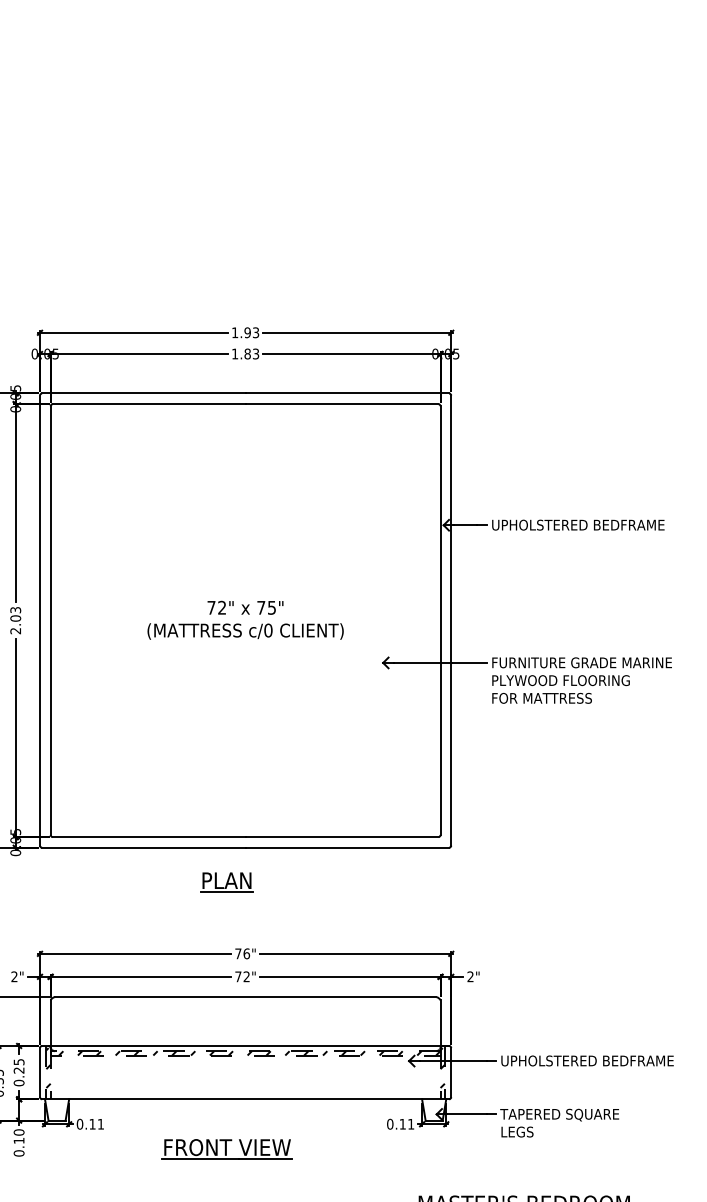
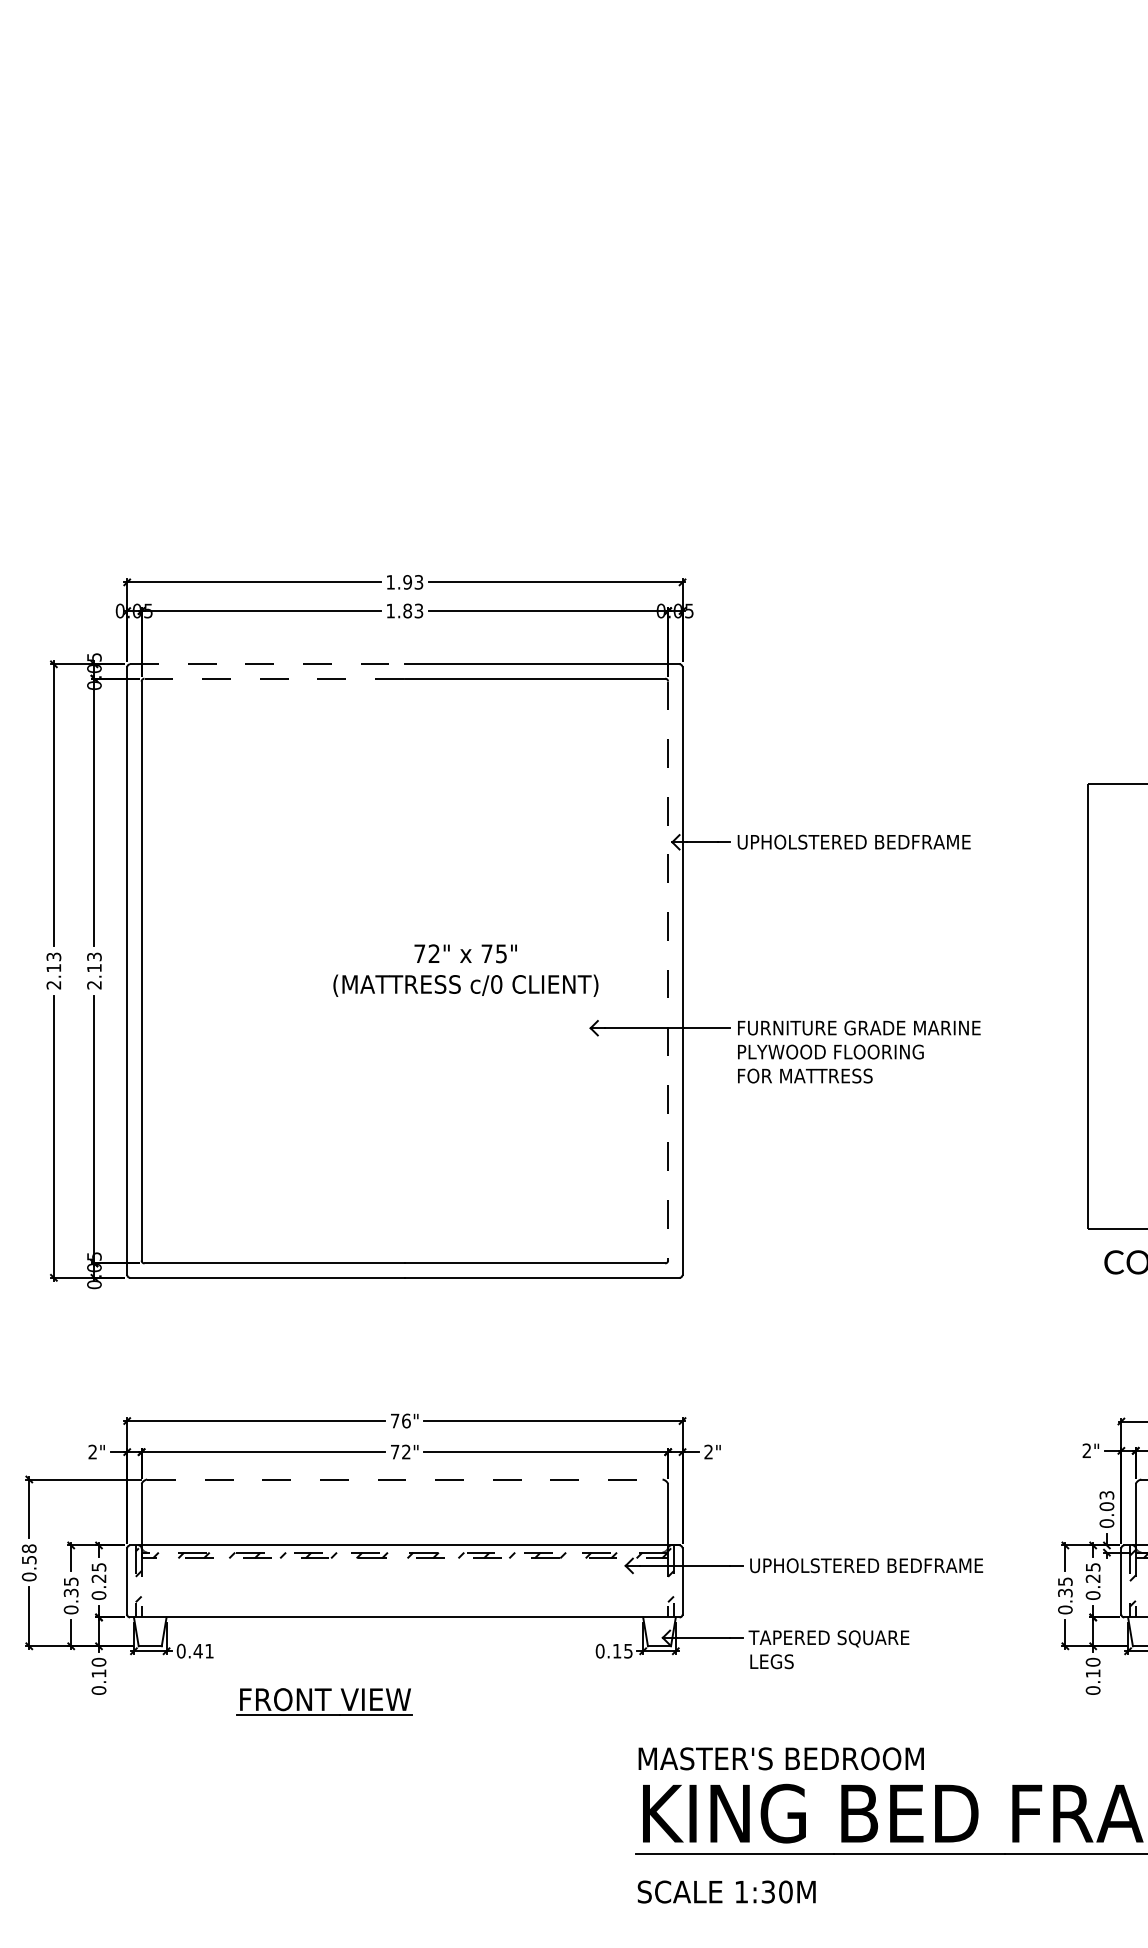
line: (143, 393) -> (267, 664), solid -> dashed
line: (149, 403) -> (275, 678), solid -> dashed
text: (15, 617) -> (94, 967), 2.03 -> 2.13
text: (245, 620) -> (465, 970), moved
line: (440, 620) -> (668, 971), solid -> dashed
part: (226, 882) -> (379, 1324), removed
line: (245, 997) -> (404, 1479), solid -> dashed
text: (92, 1124) -> (197, 1651), 0.11 -> 0.41
text: (411, 1124) -> (628, 1651), 0.11 -> 0.15
part: (226, 1148) -> (324, 1701), moved

